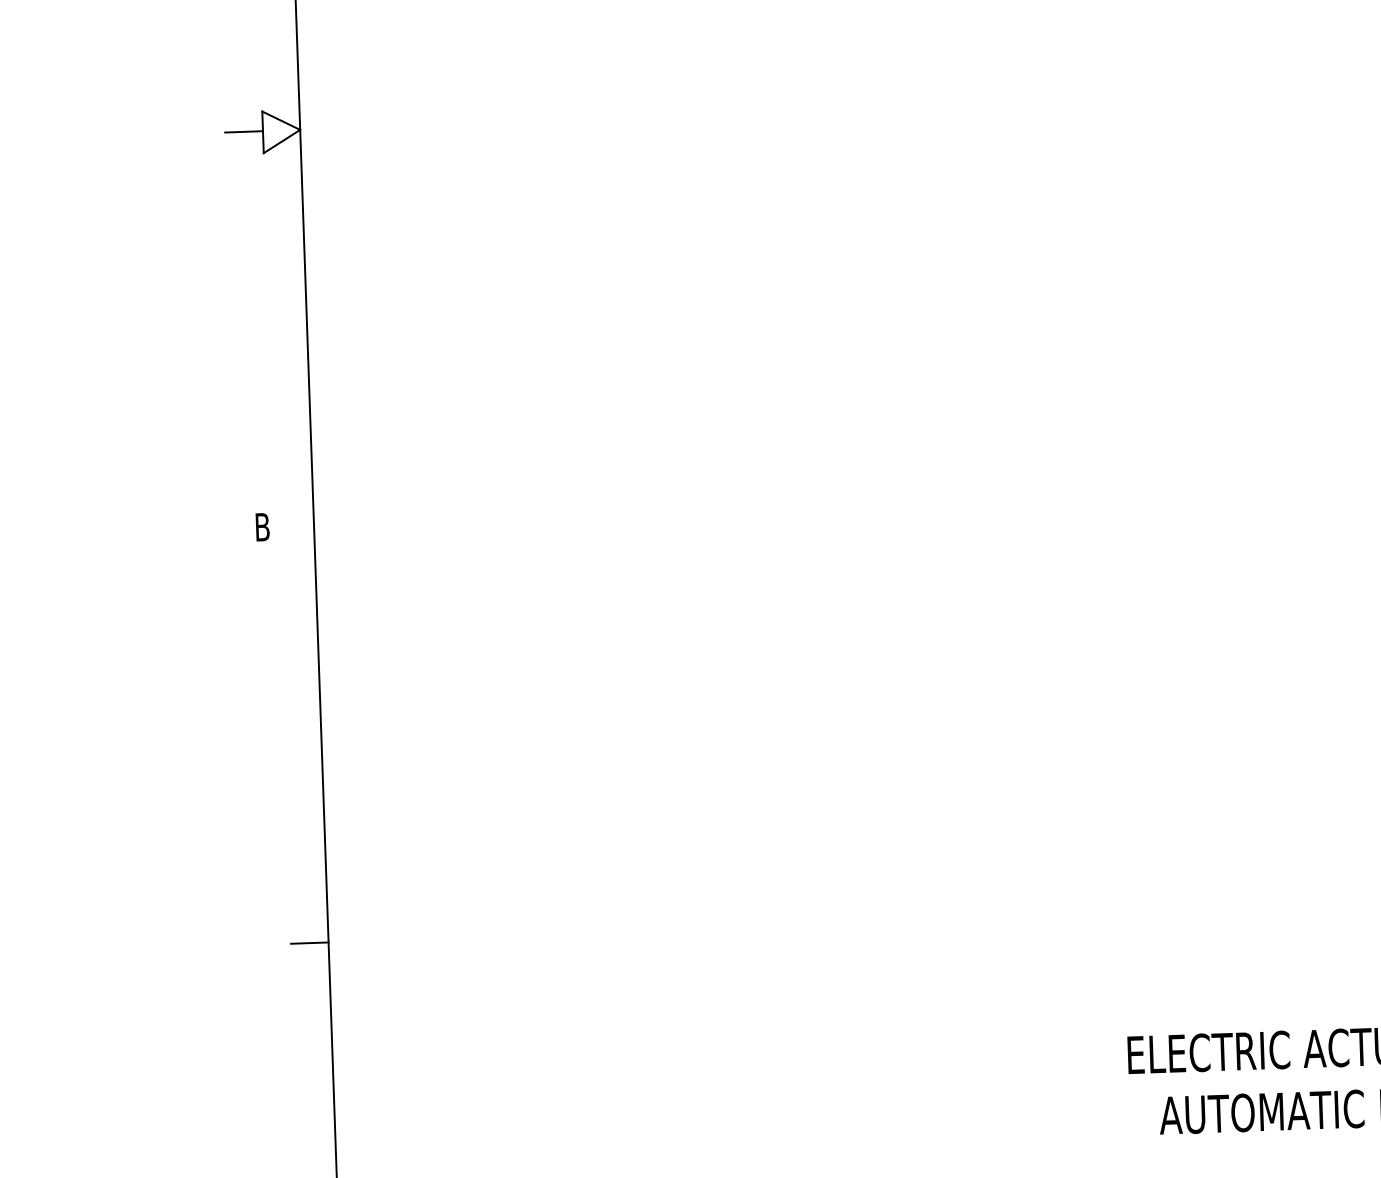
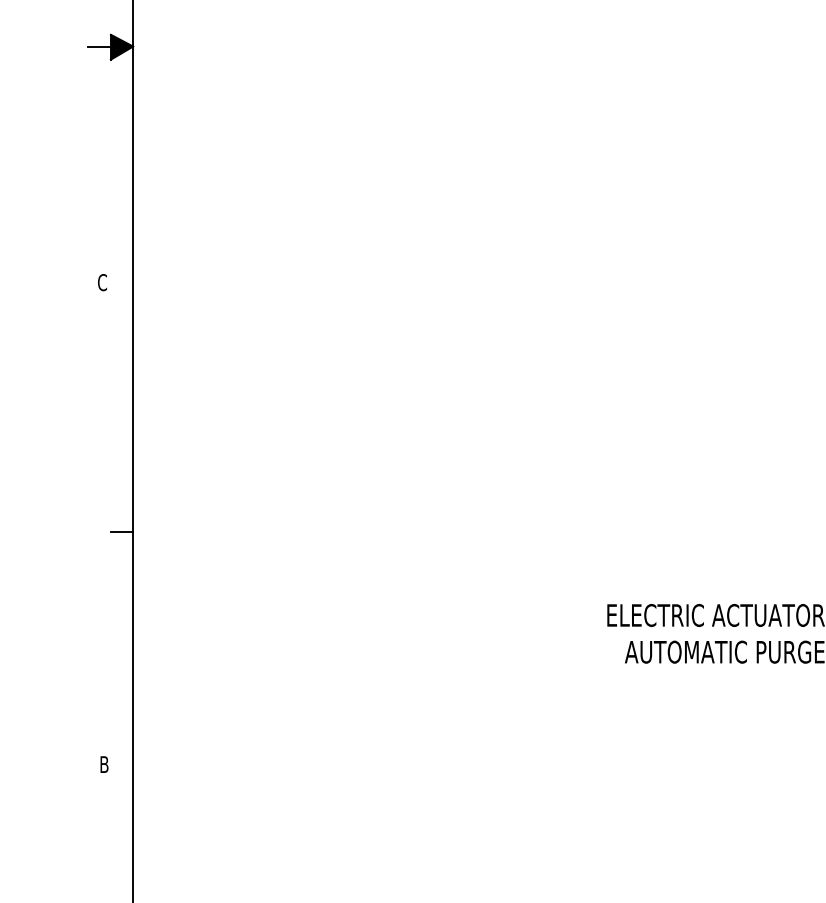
fill: (280, 130) -> (121, 46), added
text: (262, 527) -> (102, 282), B -> C

